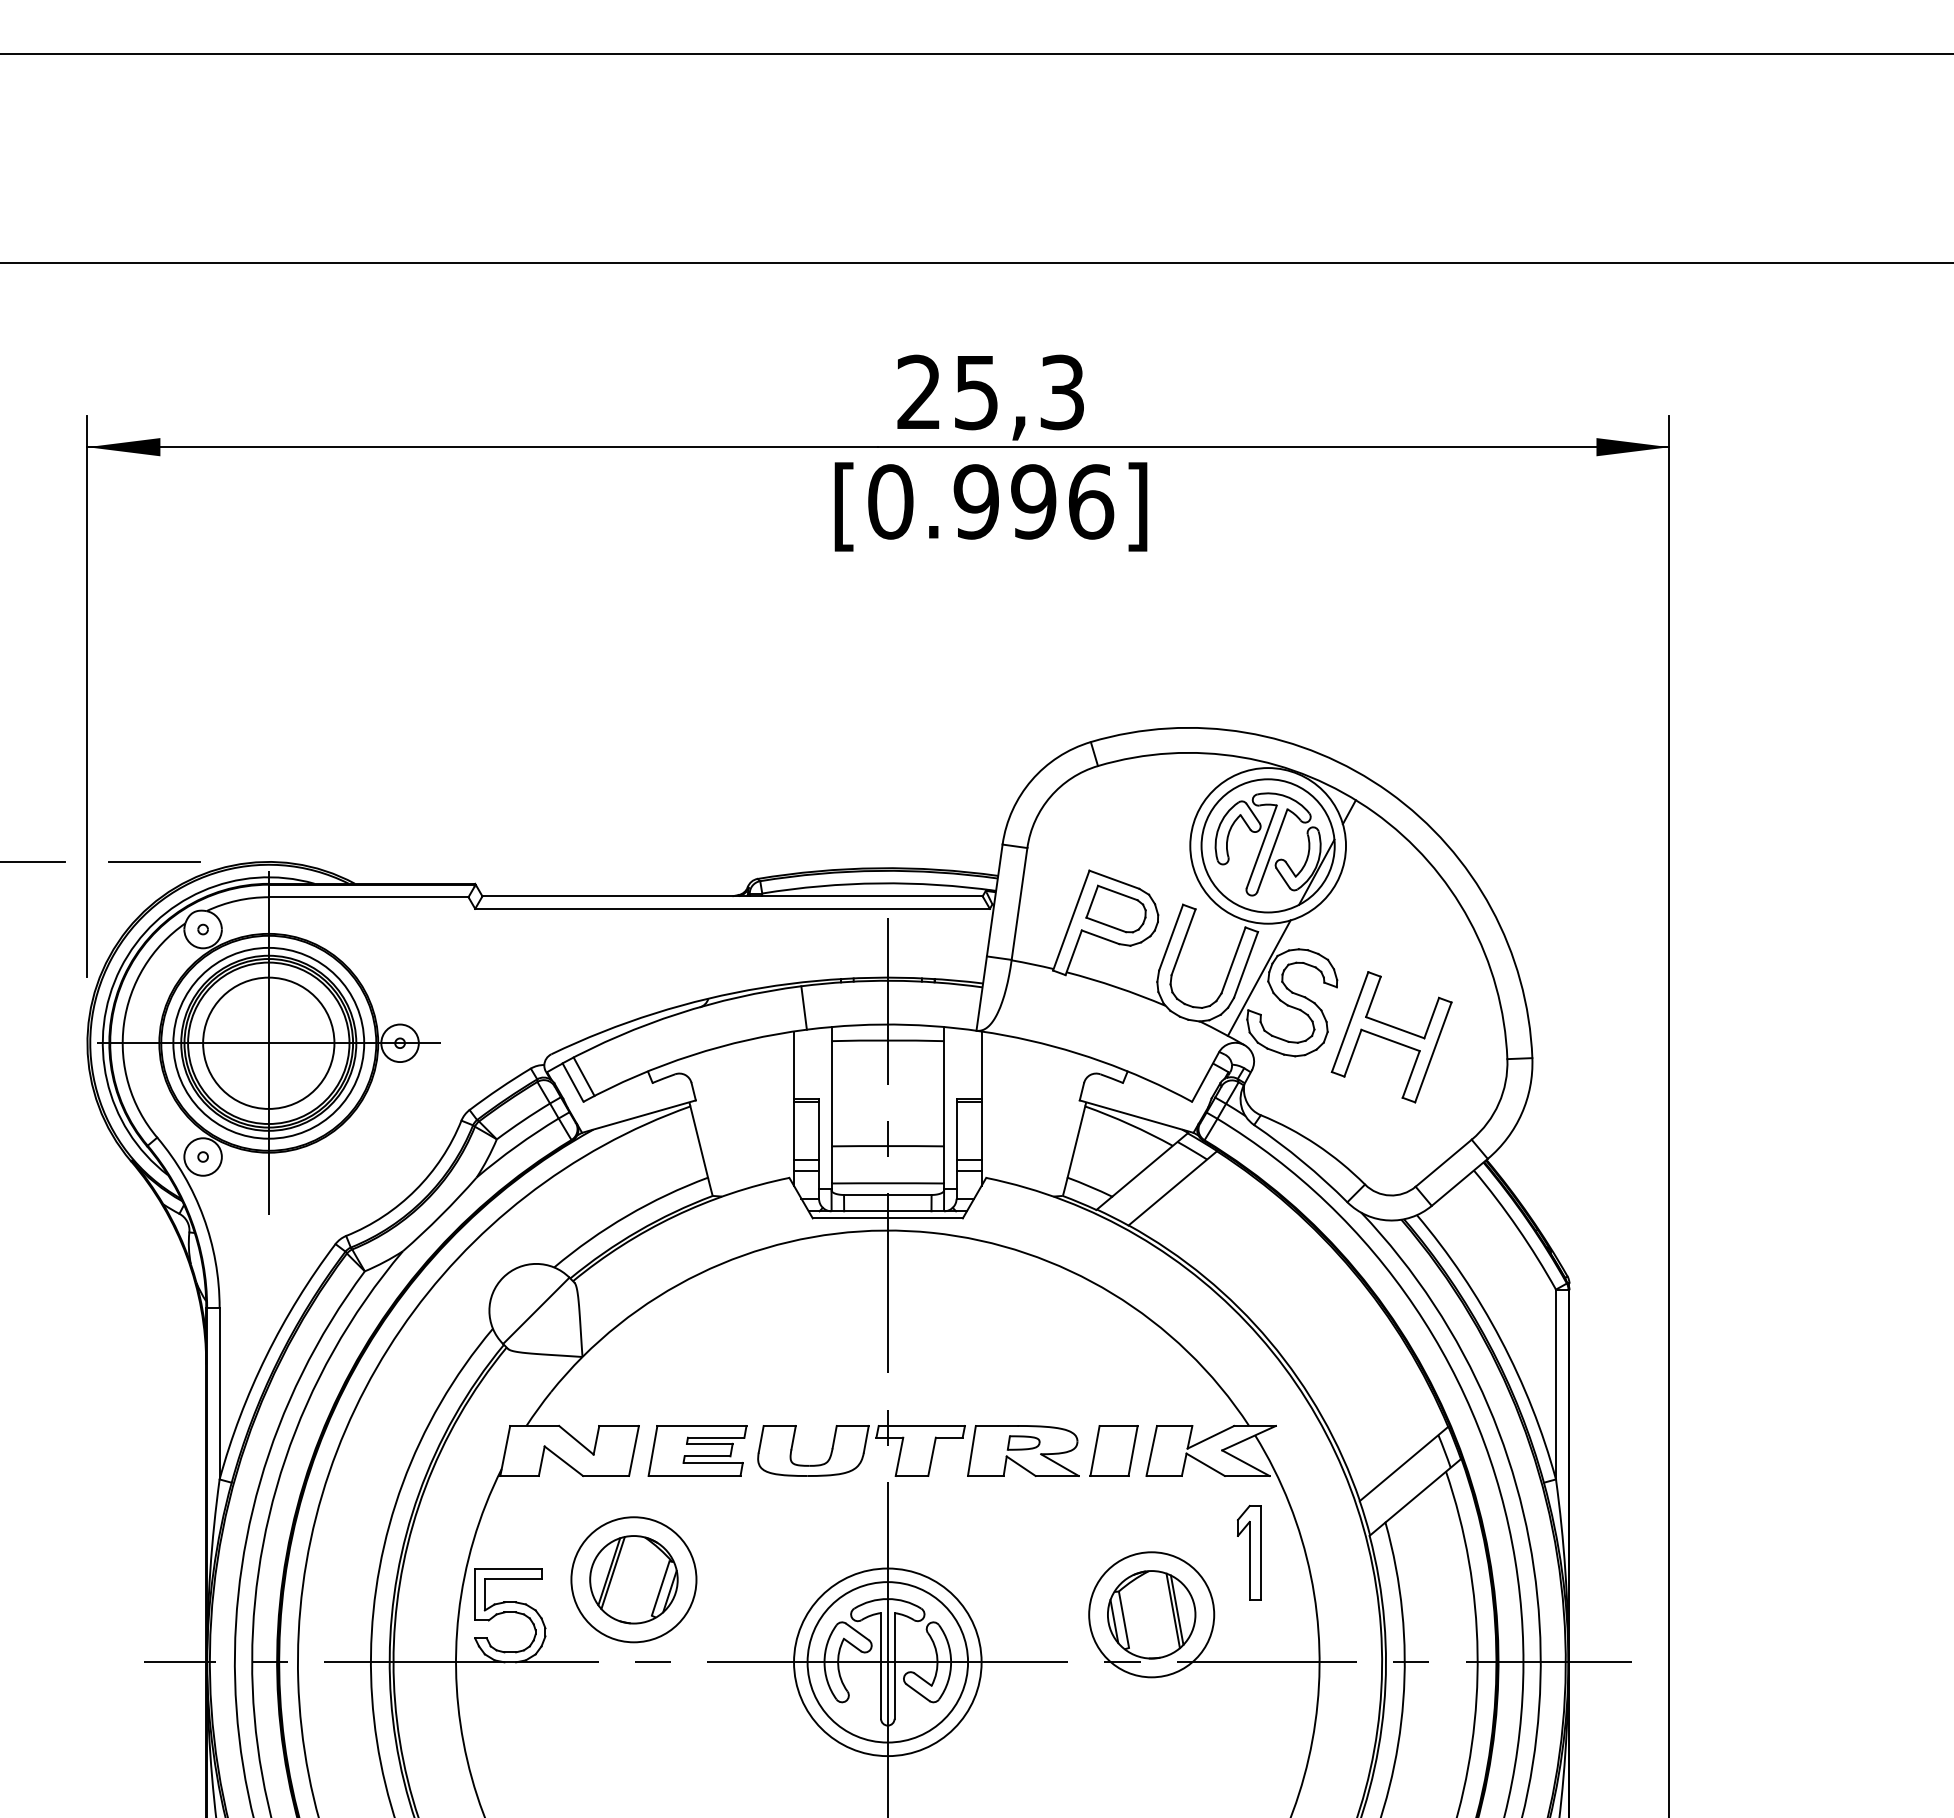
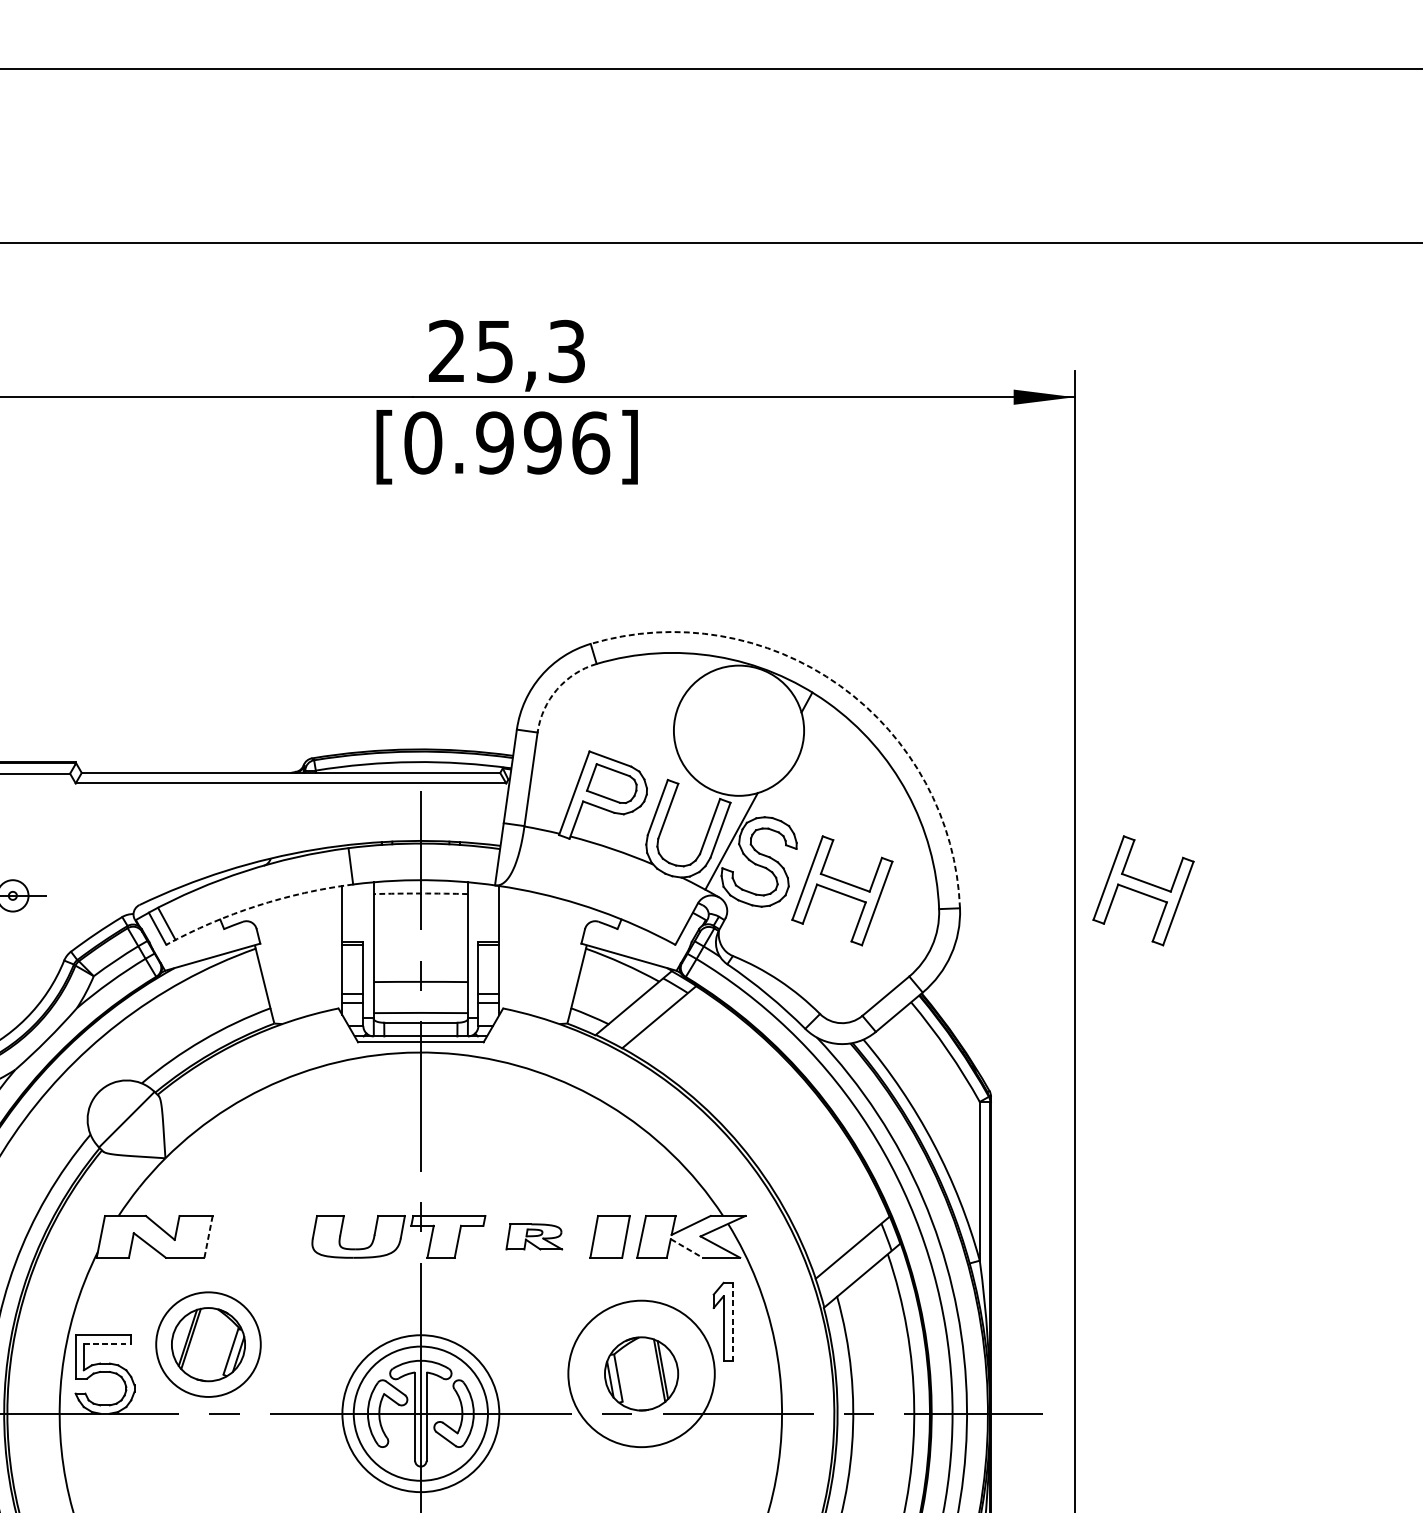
arc: (1388, 792) -> (839, 686), solid -> dashed
arc: (1050, 796) -> (556, 689), solid -> dashed
part: (1267, 845) -> (738, 730), removed
part: (1751, 1037) -> (1143, 891), added
arc: (887, 1040) -> (420, 893), solid -> dashed
arc: (691, 1055) -> (256, 906), solid -> dashed
line: (634, 1450) -> (208, 1236), solid -> dashed
part: (697, 1450) -> (261, 1236), removed
part: (1023, 1450) -> (534, 1236), size x0.6
line: (1206, 1465) -> (687, 1249), solid -> dashed
line: (1261, 1552) -> (733, 1321), solid -> dashed
line: (513, 1578) -> (107, 1343), solid -> dashed
circle: (1151, 1614) -> (641, 1373), size x1.4

